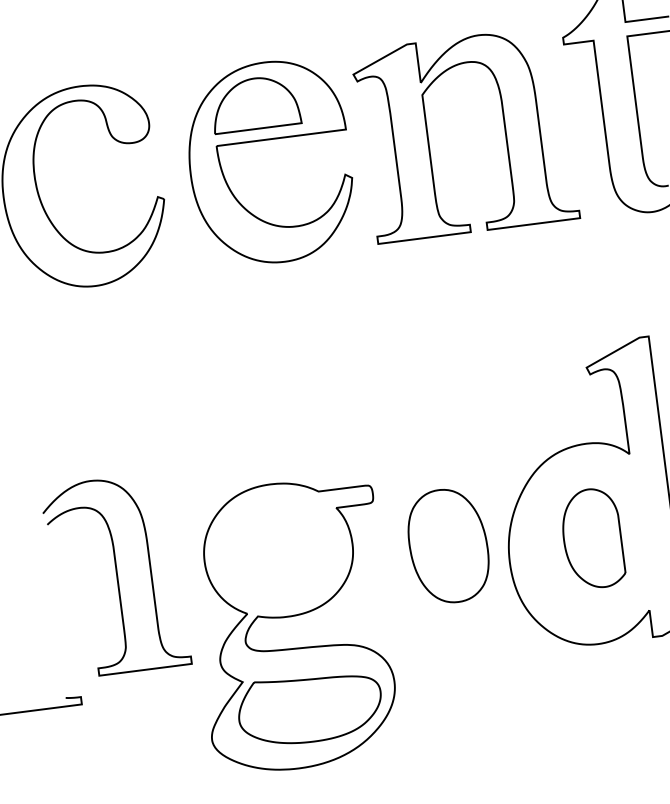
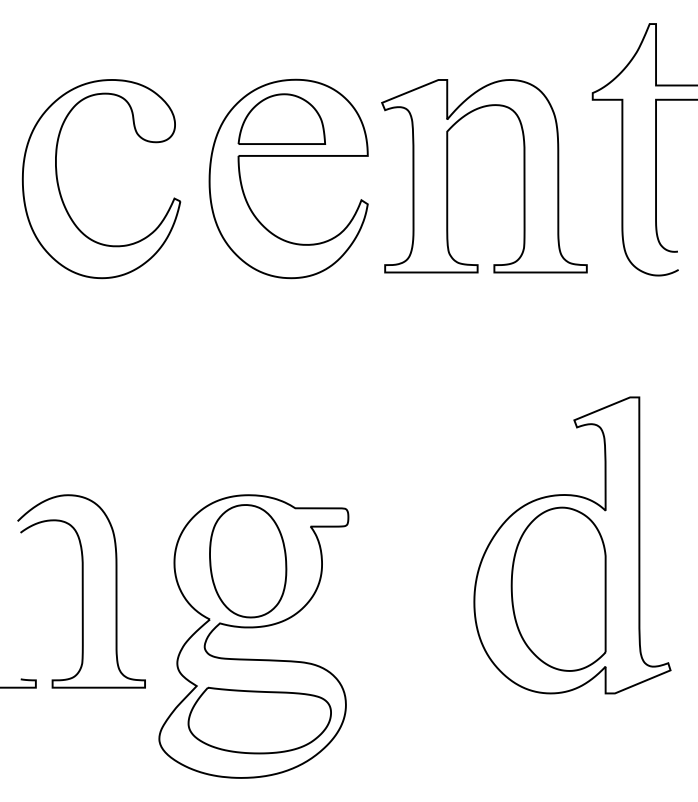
part: (592, 538) -> (558, 588), size x1.67
part: (448, 546) -> (248, 561), moved
curve: (115, 575) -> (81, 591), moved

